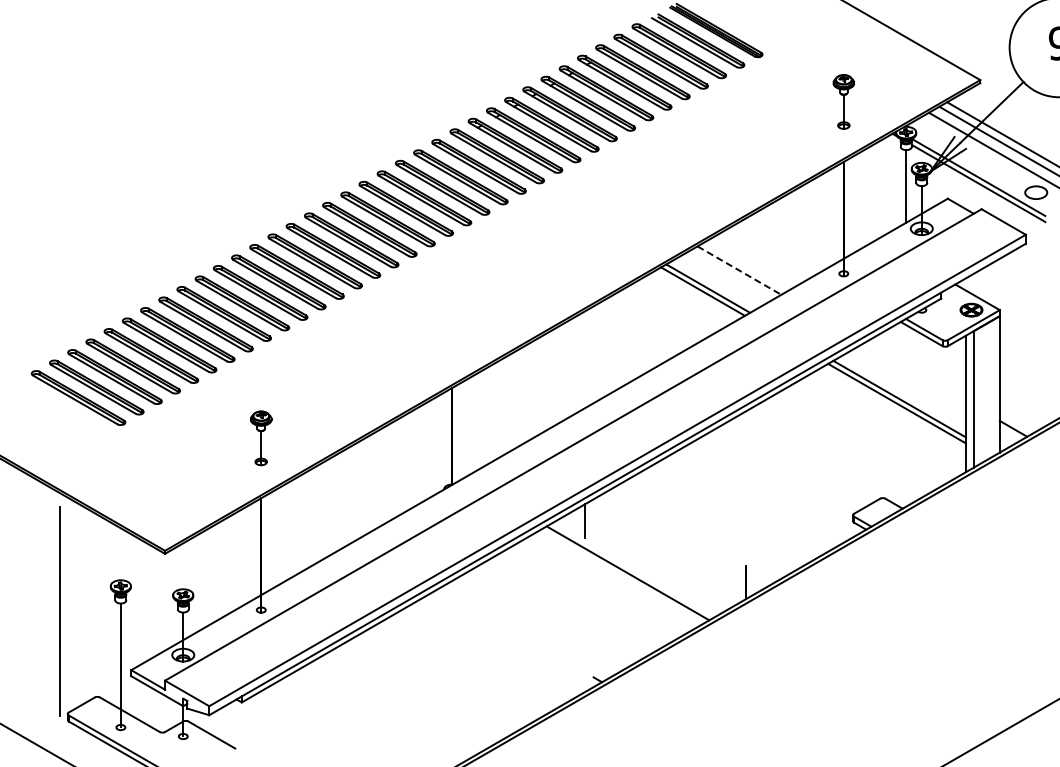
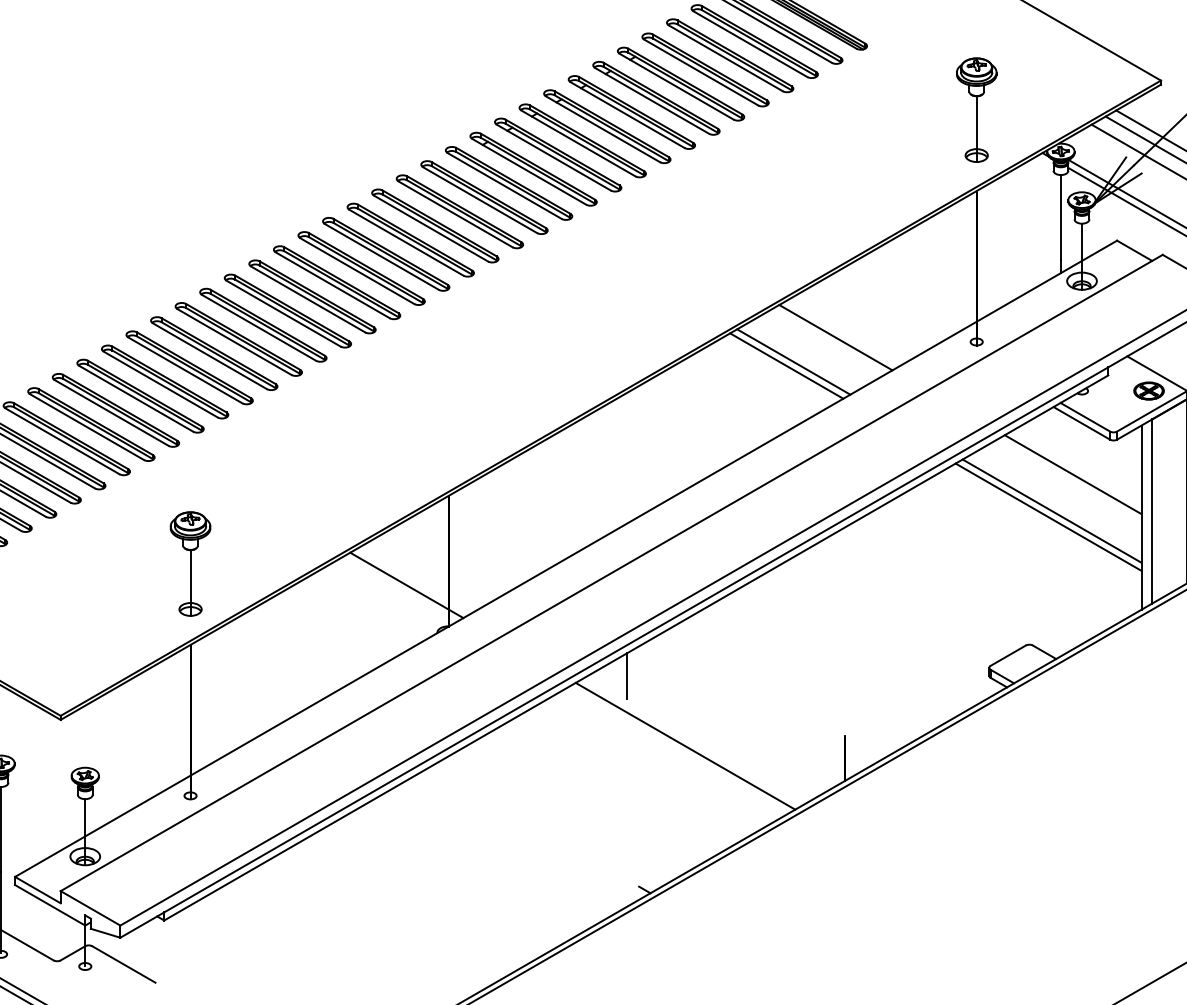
part: (843, 101) -> (976, 109), size x1.43
line: (739, 270) -> (835, 337), dashed -> solid
line: (914, 371) -> (1072, 473), added
part: (260, 438) -> (189, 564), size x1.43
line: (421, 453) -> (406, 584), added

